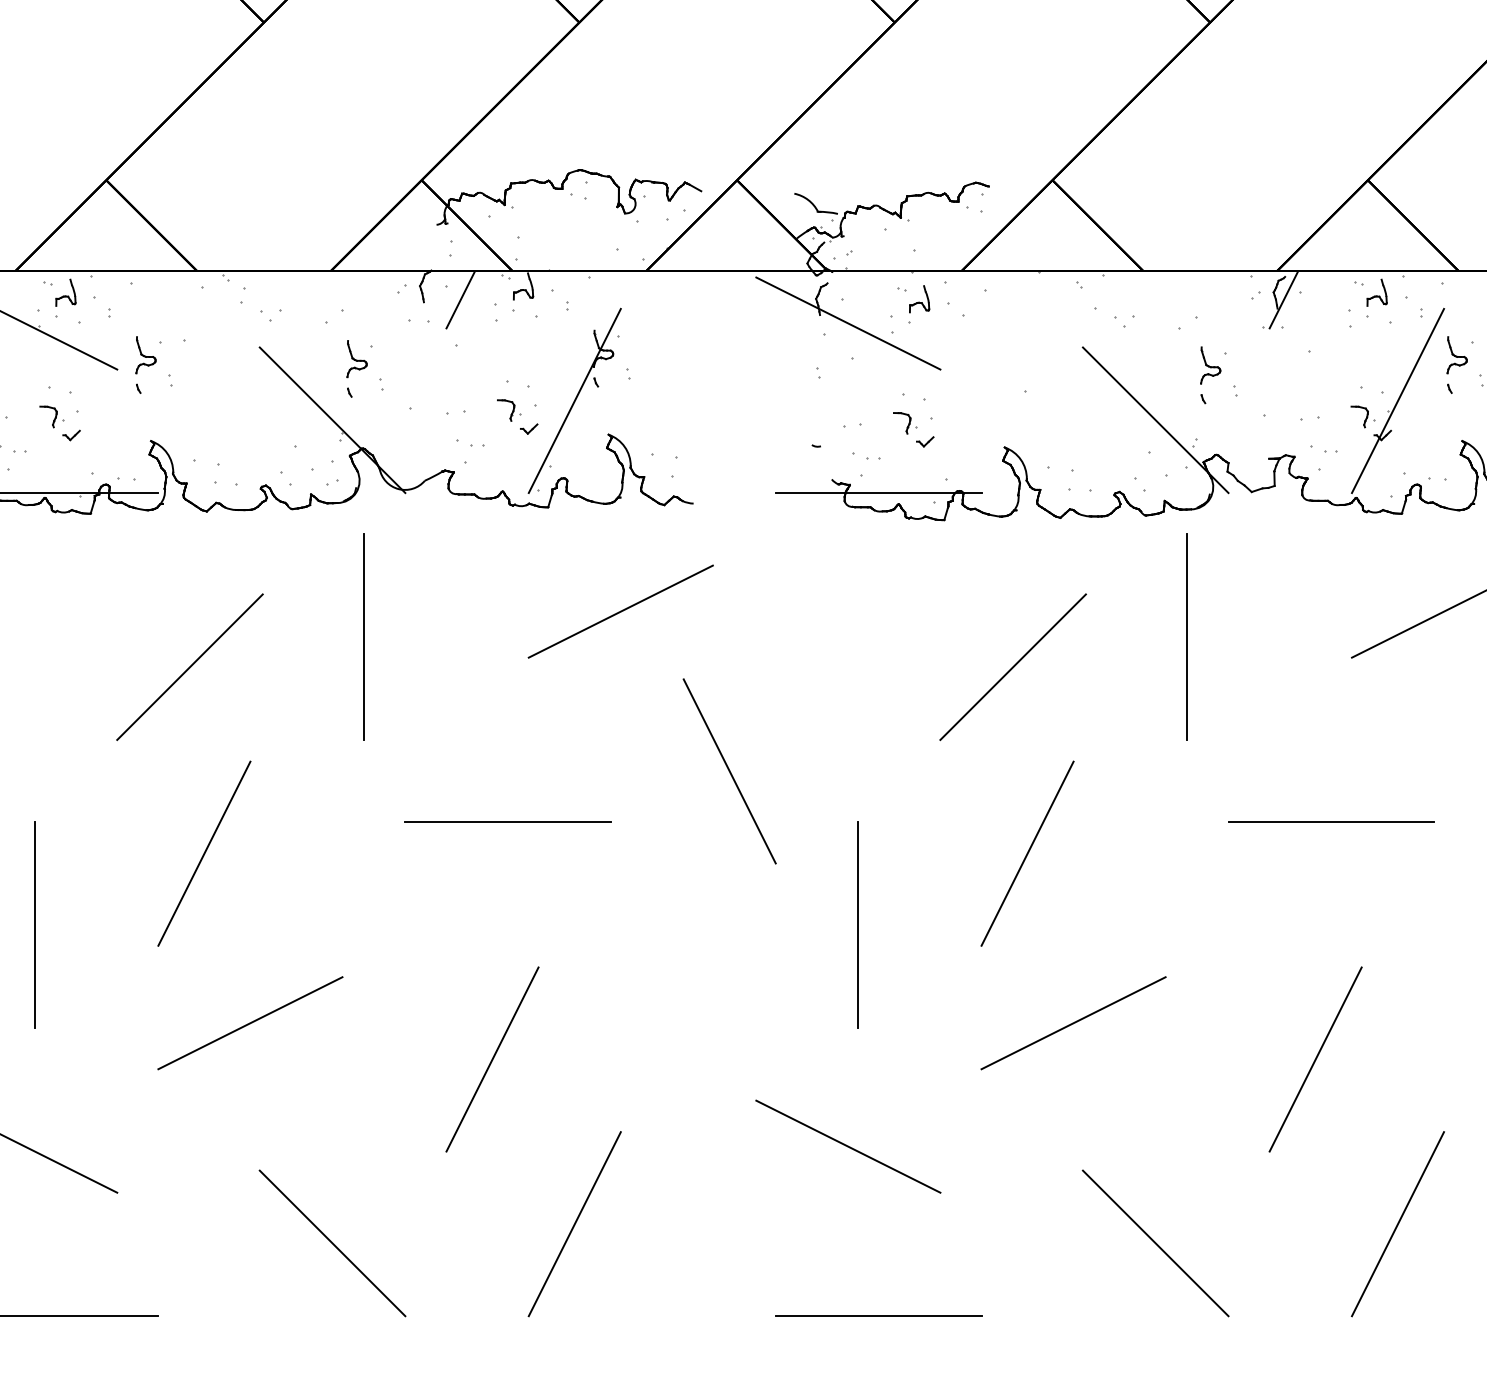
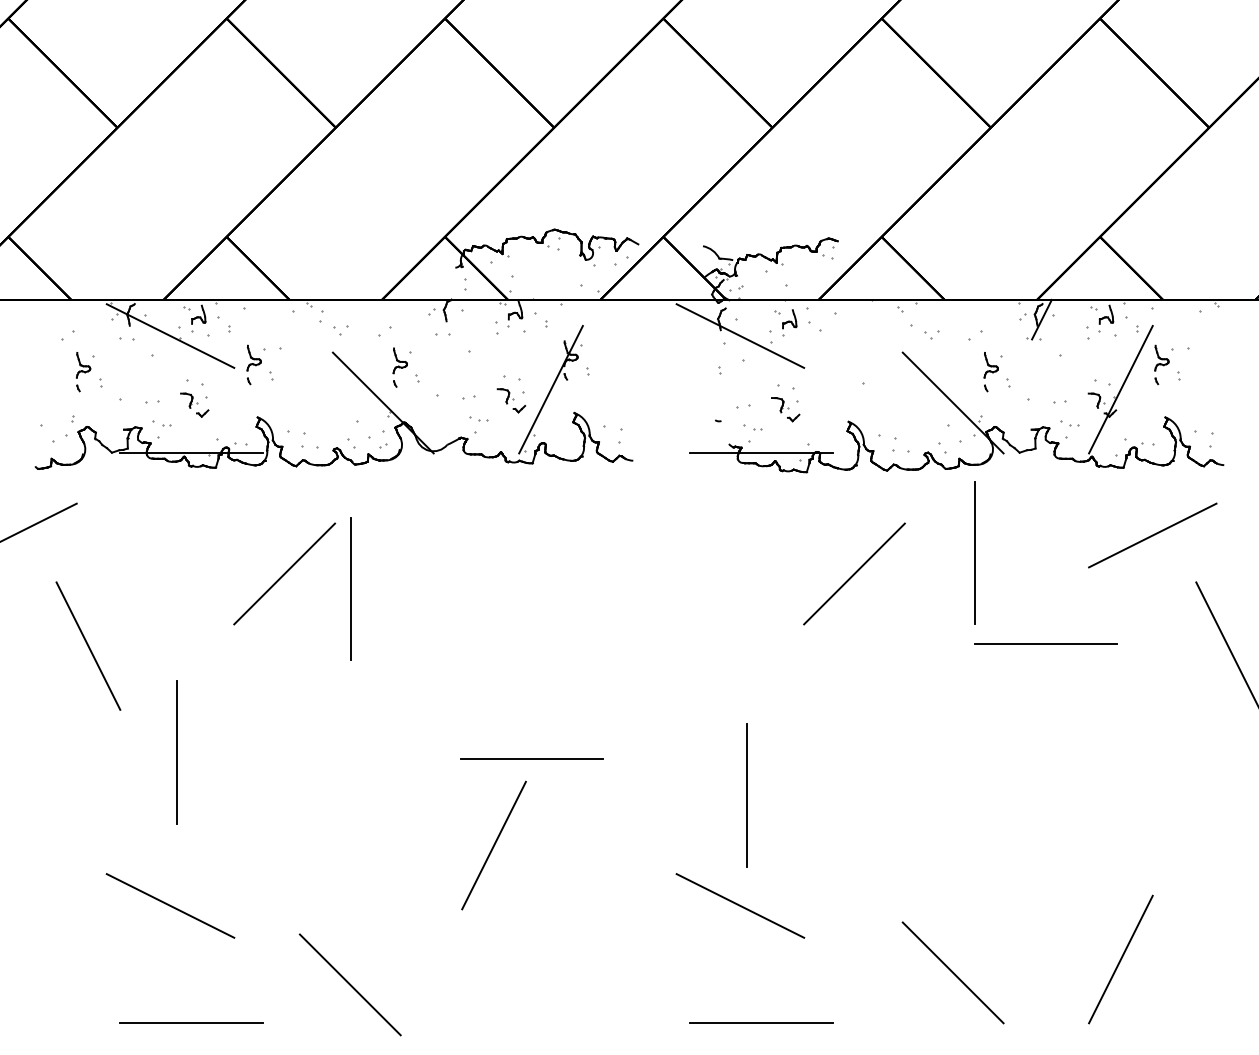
line: (459, 299) -> (471, 319), removed
line: (620, 611) -> (582, 535), removed
line: (363, 636) -> (350, 588), moved
line: (730, 770) -> (658, 645), removed
line: (507, 821) -> (531, 758), moved
line: (1330, 821) -> (1045, 643), moved
line: (204, 852) -> (294, 702), removed
line: (1027, 852) -> (864, 702), removed
line: (857, 925) -> (746, 795), moved
line: (250, 1023) -> (326, 820), removed
line: (1072, 1023) -> (895, 820), removed
line: (1315, 1059) -> (1063, 845), removed
line: (574, 1224) -> (550, 959), removed
line: (331, 1242) -> (349, 984), moved

